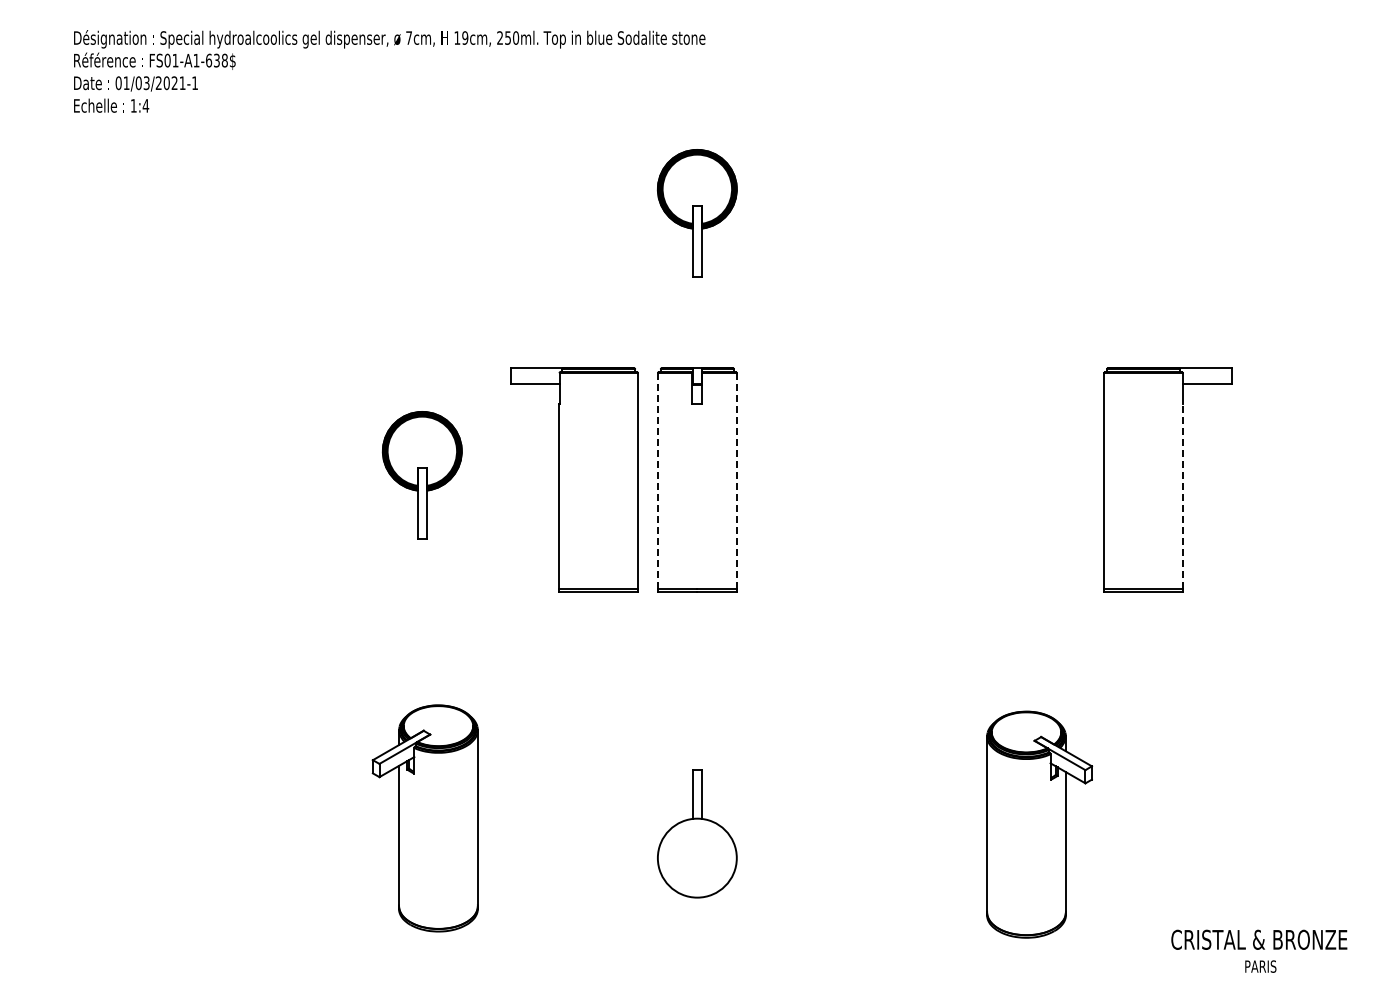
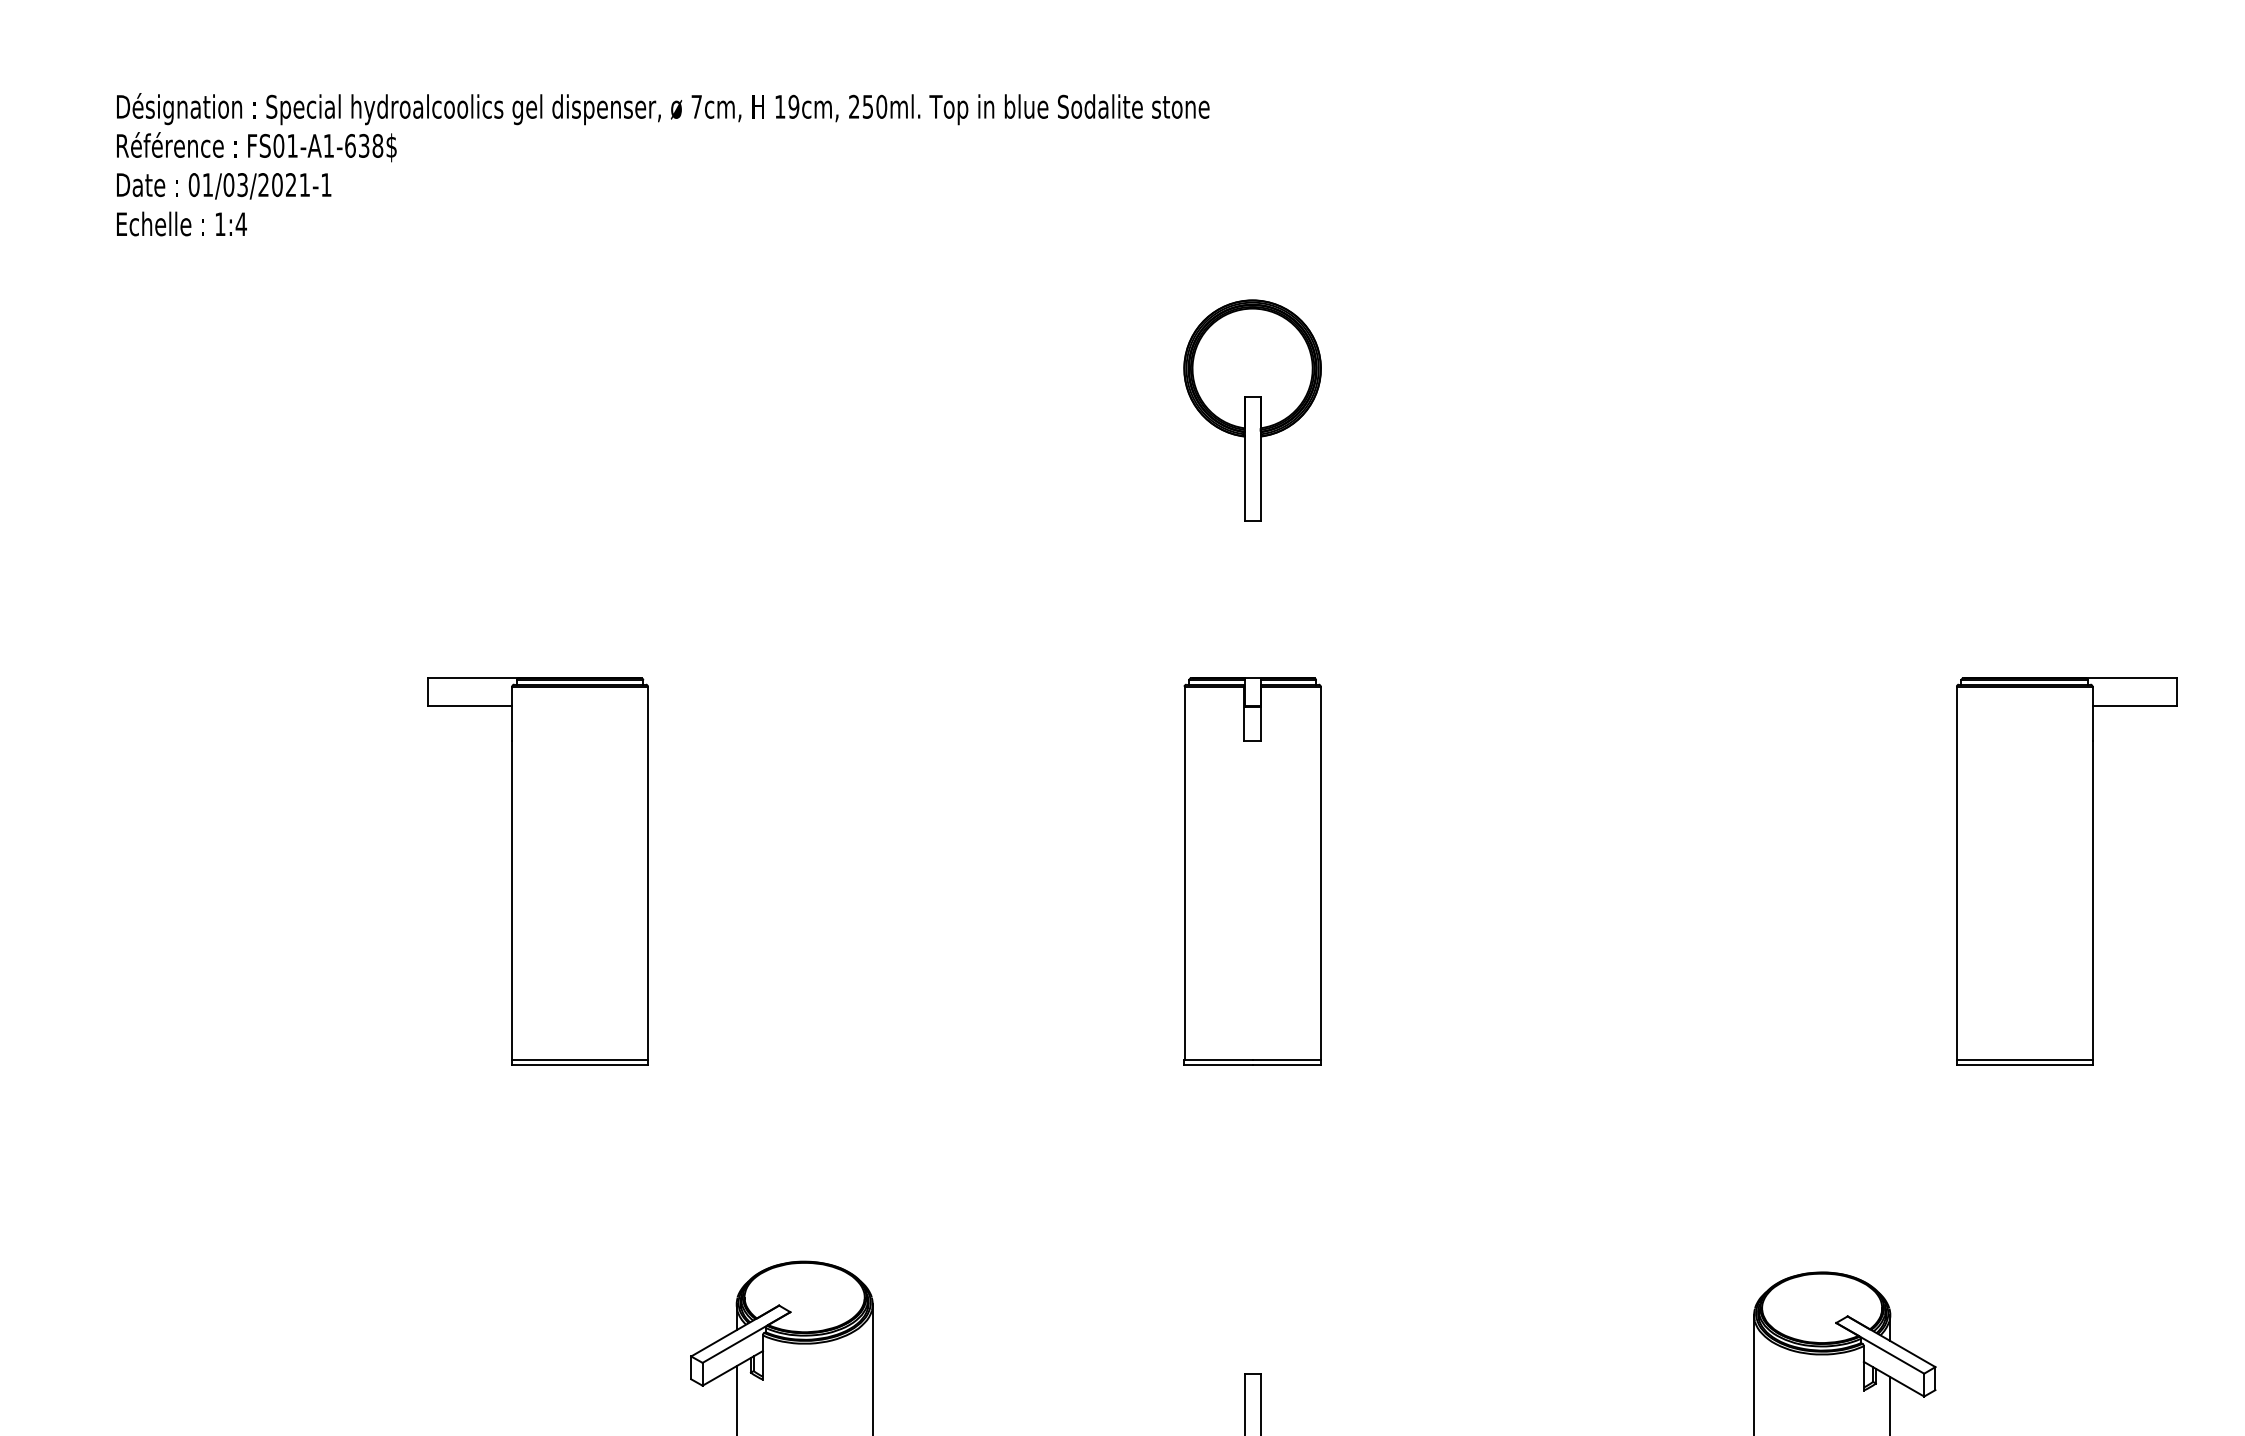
text: (389, 71) -> (662, 164), moved
part: (421, 475) -> (775, 863), removed
part: (574, 479) -> (538, 870), moved
line: (657, 480) -> (1183, 872), dashed -> solid
line: (736, 480) -> (1320, 872), dashed -> solid
line: (1183, 496) -> (2093, 900), dashed -> solid

